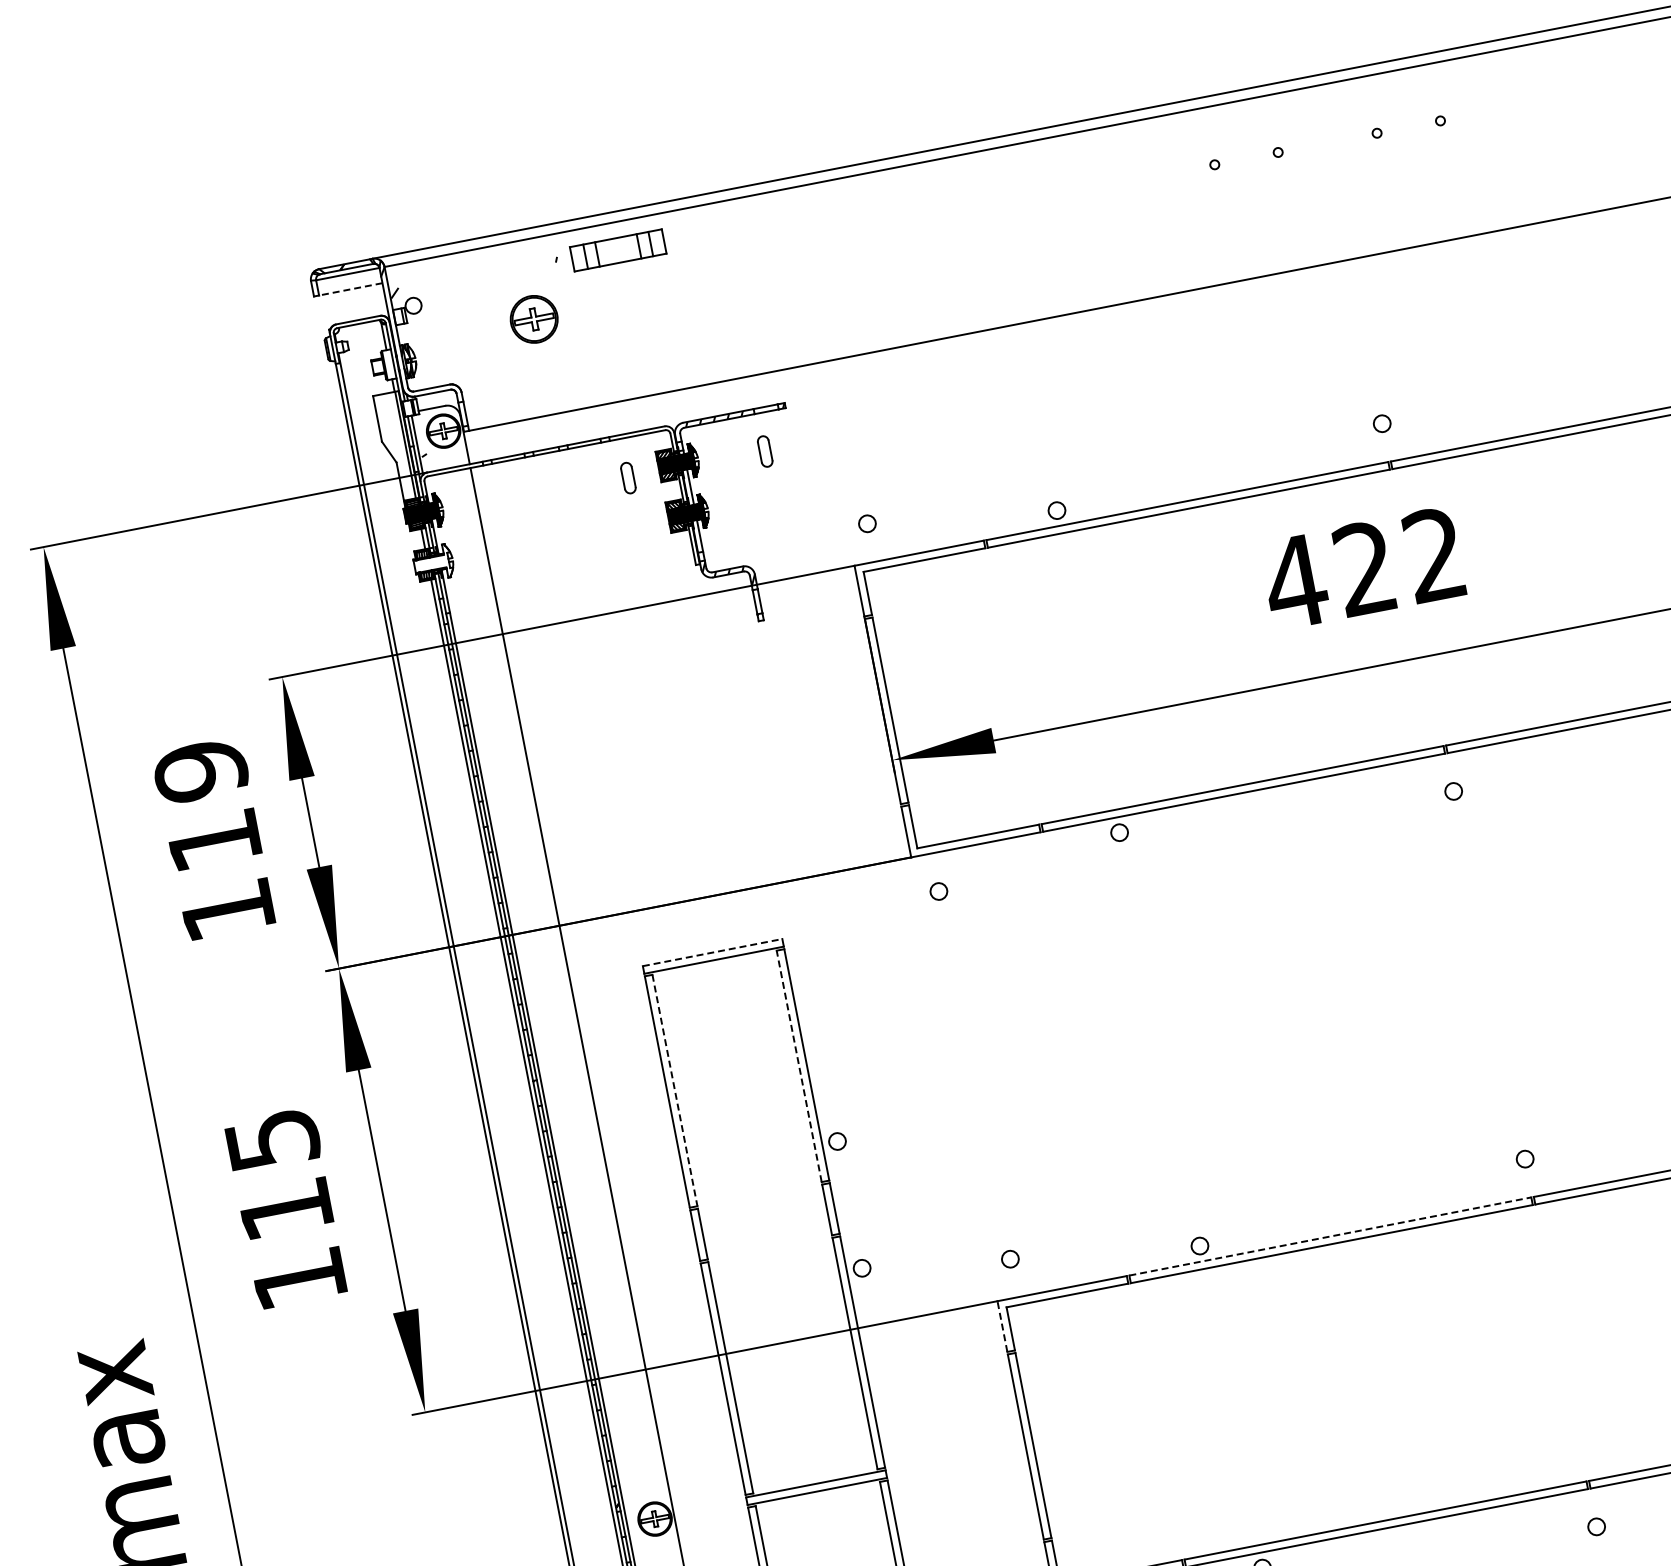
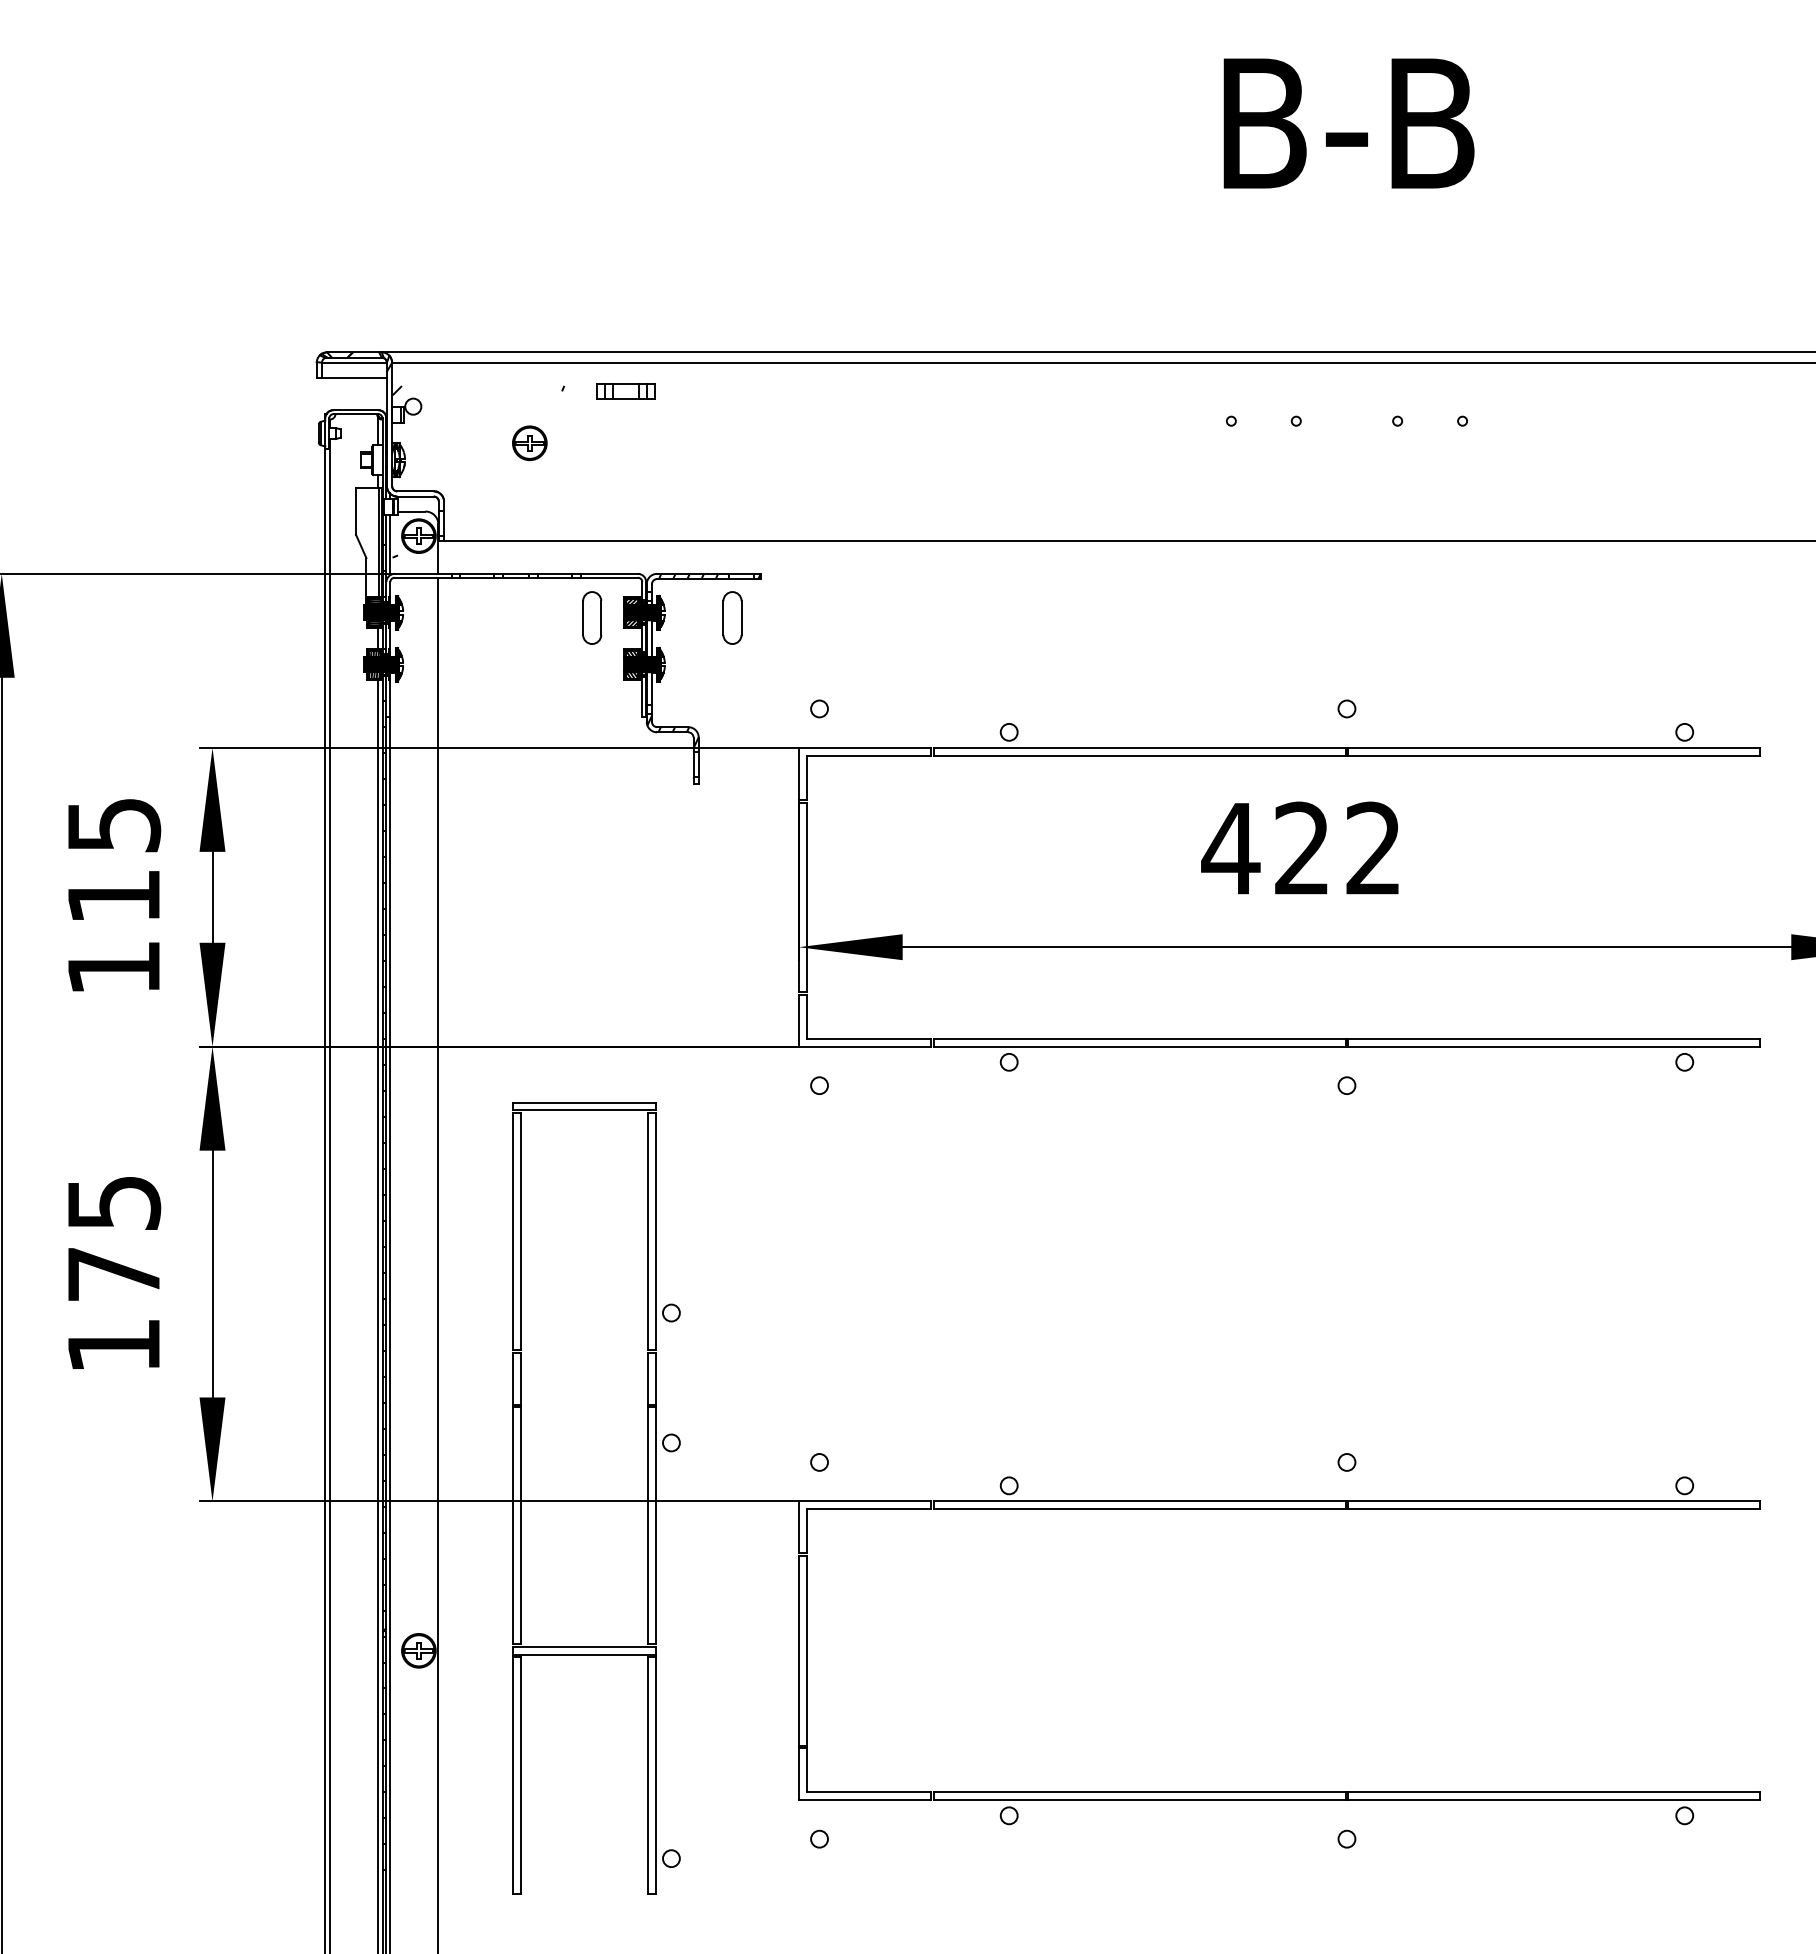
part: (617, 250) -> (625, 391), size x0.62
line: (349, 289) -> (353, 378), dashed -> solid
part: (533, 319) -> (529, 443), size x0.71
part: (765, 451) -> (732, 617), size x1.67
part: (628, 477) -> (592, 617), size x1.67
hatch: (433, 563) -> (383, 664), added
text: (200, 771) -> (113, 825), 119 -> 115
line: (712, 952) -> (584, 1102), dashed -> solid
line: (799, 1066) -> (648, 1231), dashed -> solid
line: (674, 1090) -> (520, 1231), dashed -> solid
text: (285, 1209) -> (113, 1274), 115 -> 175
line: (1330, 1236) -> (1139, 1501), dashed -> solid
line: (1002, 1326) -> (798, 1527), dashed -> solid

